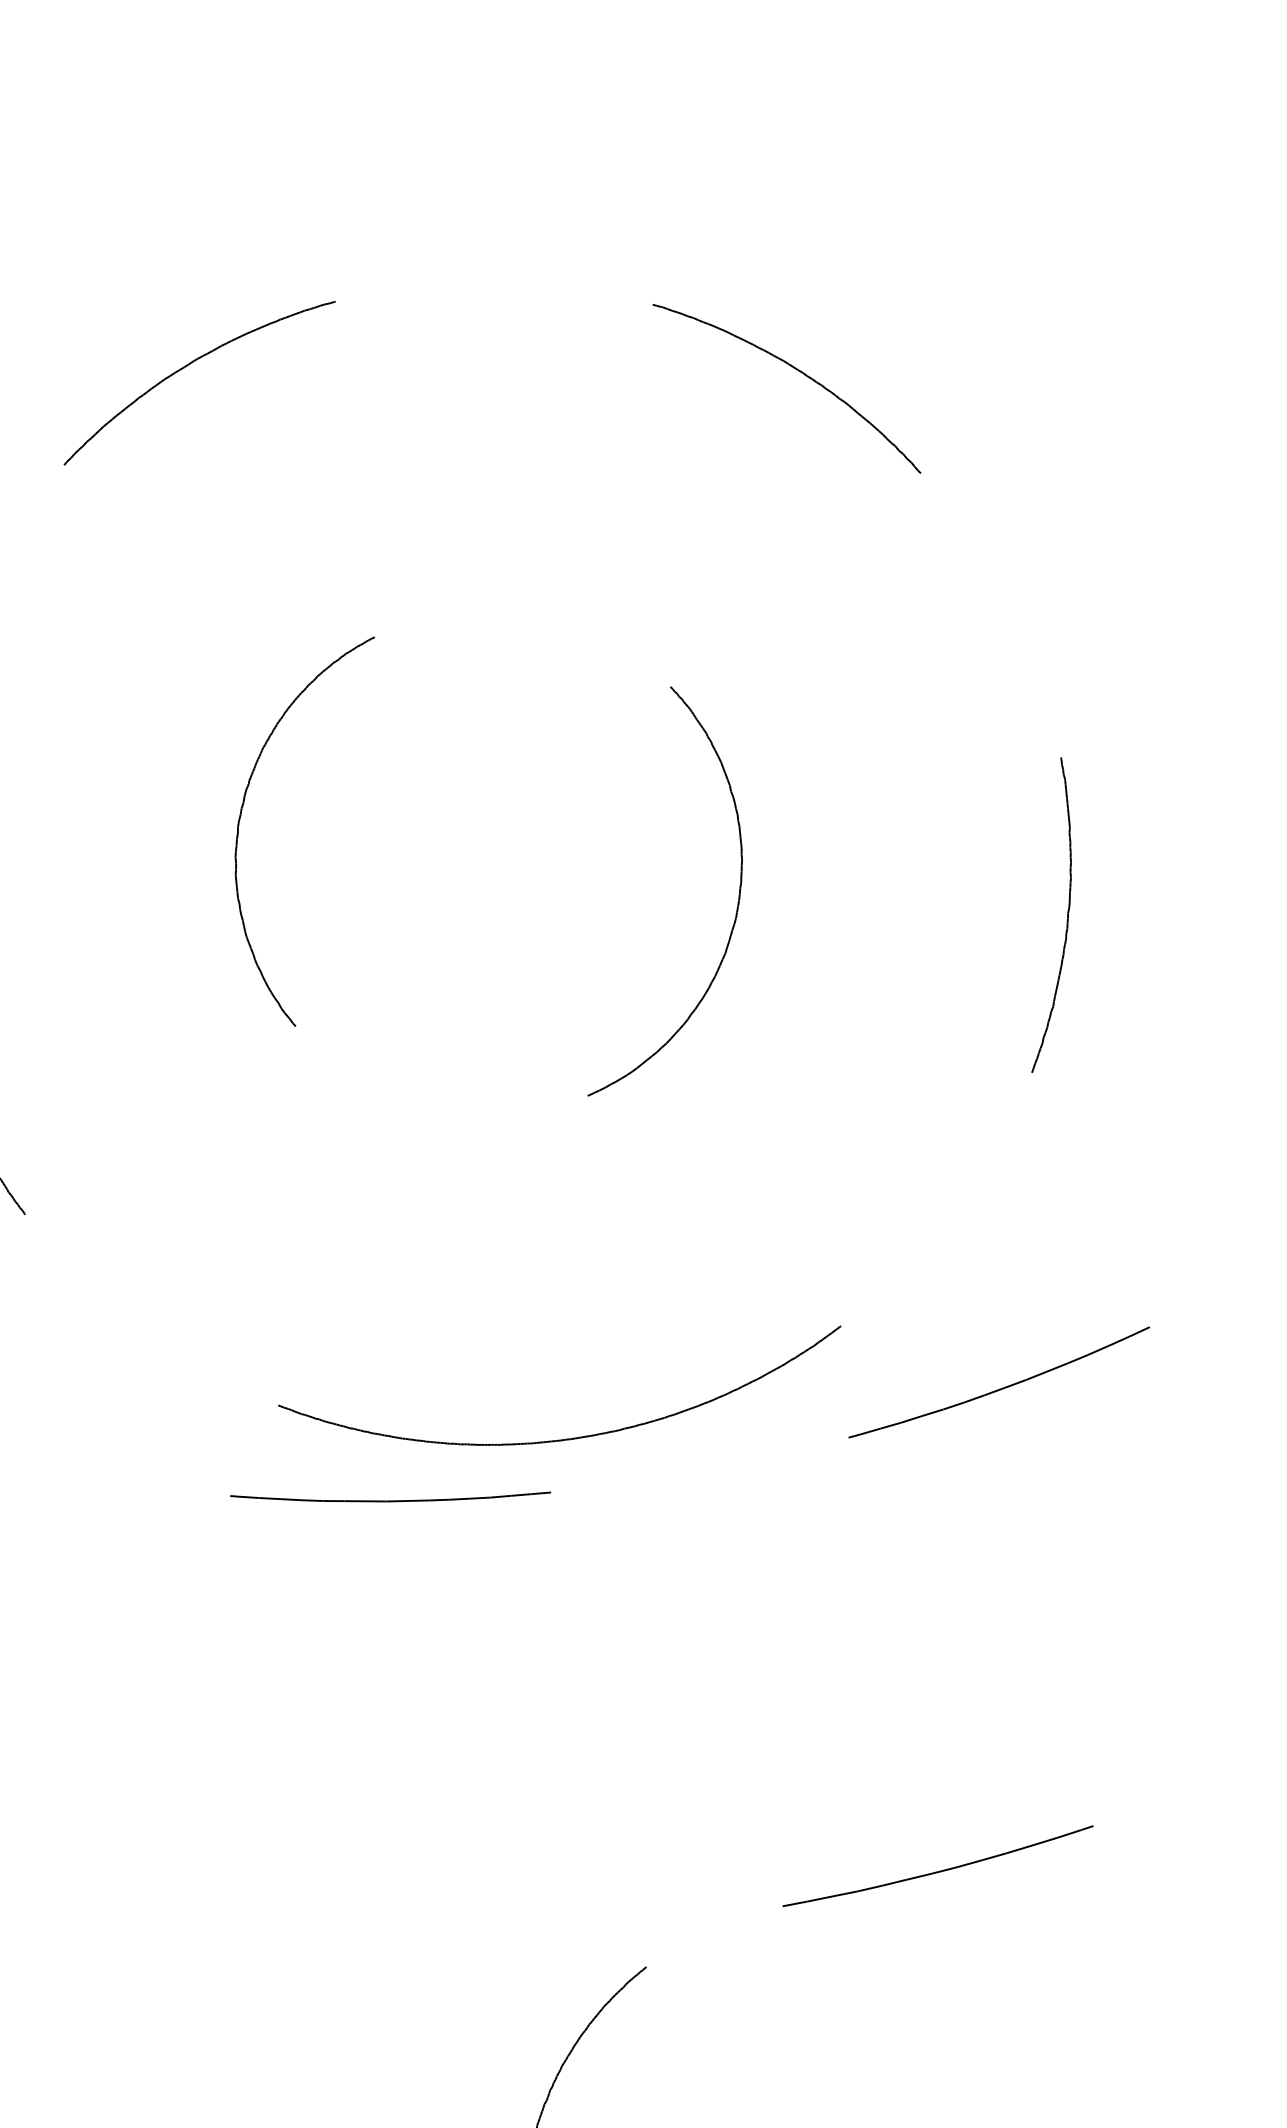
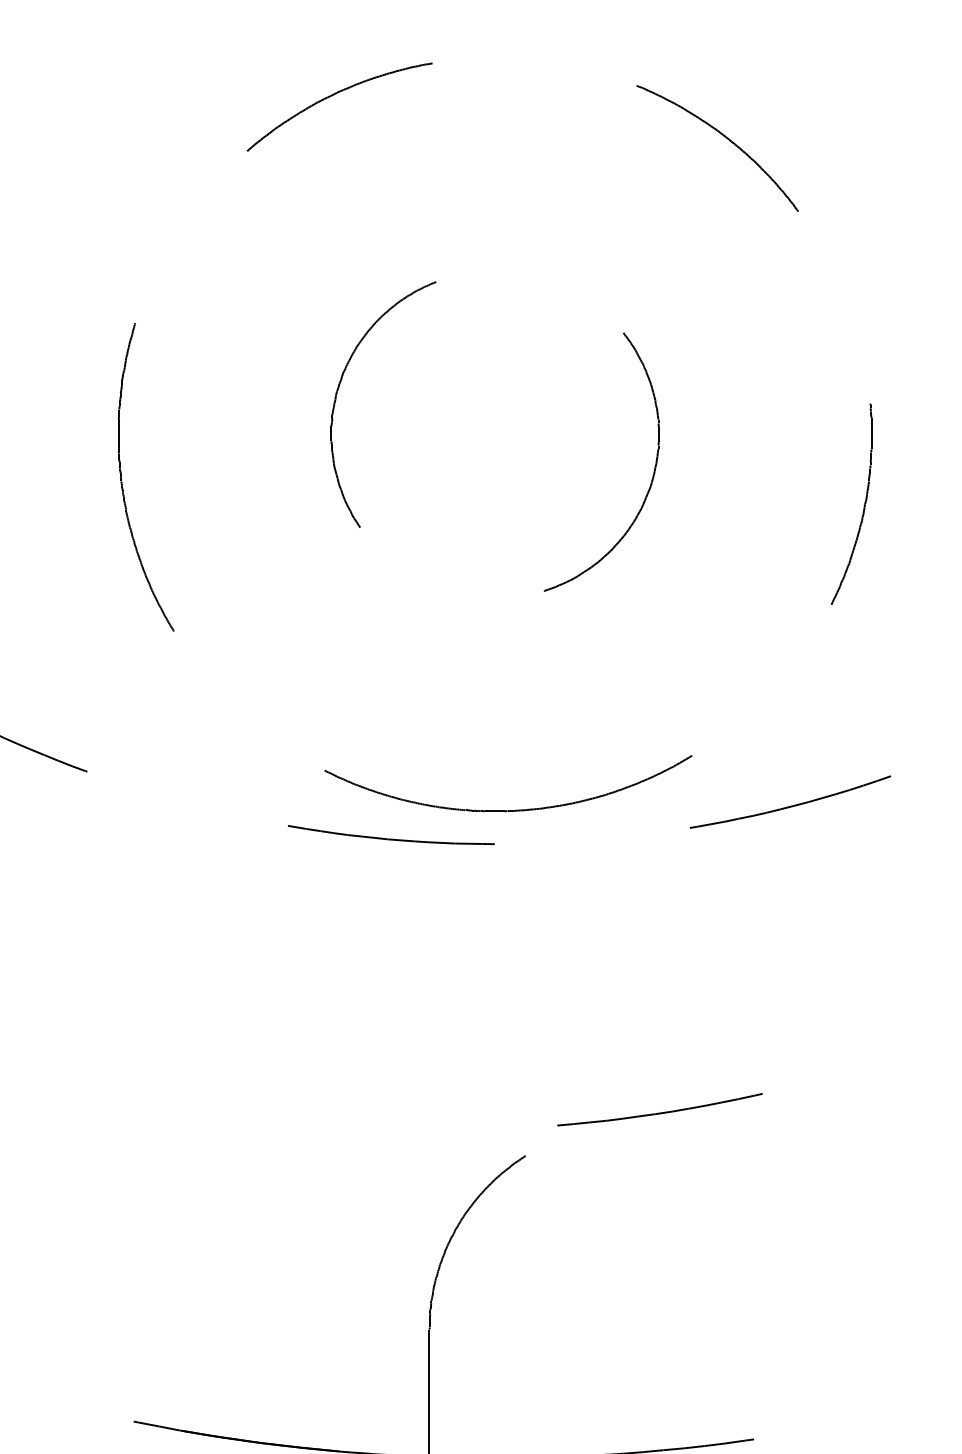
curve: (937, 1870) -> (659, 1112), moved

